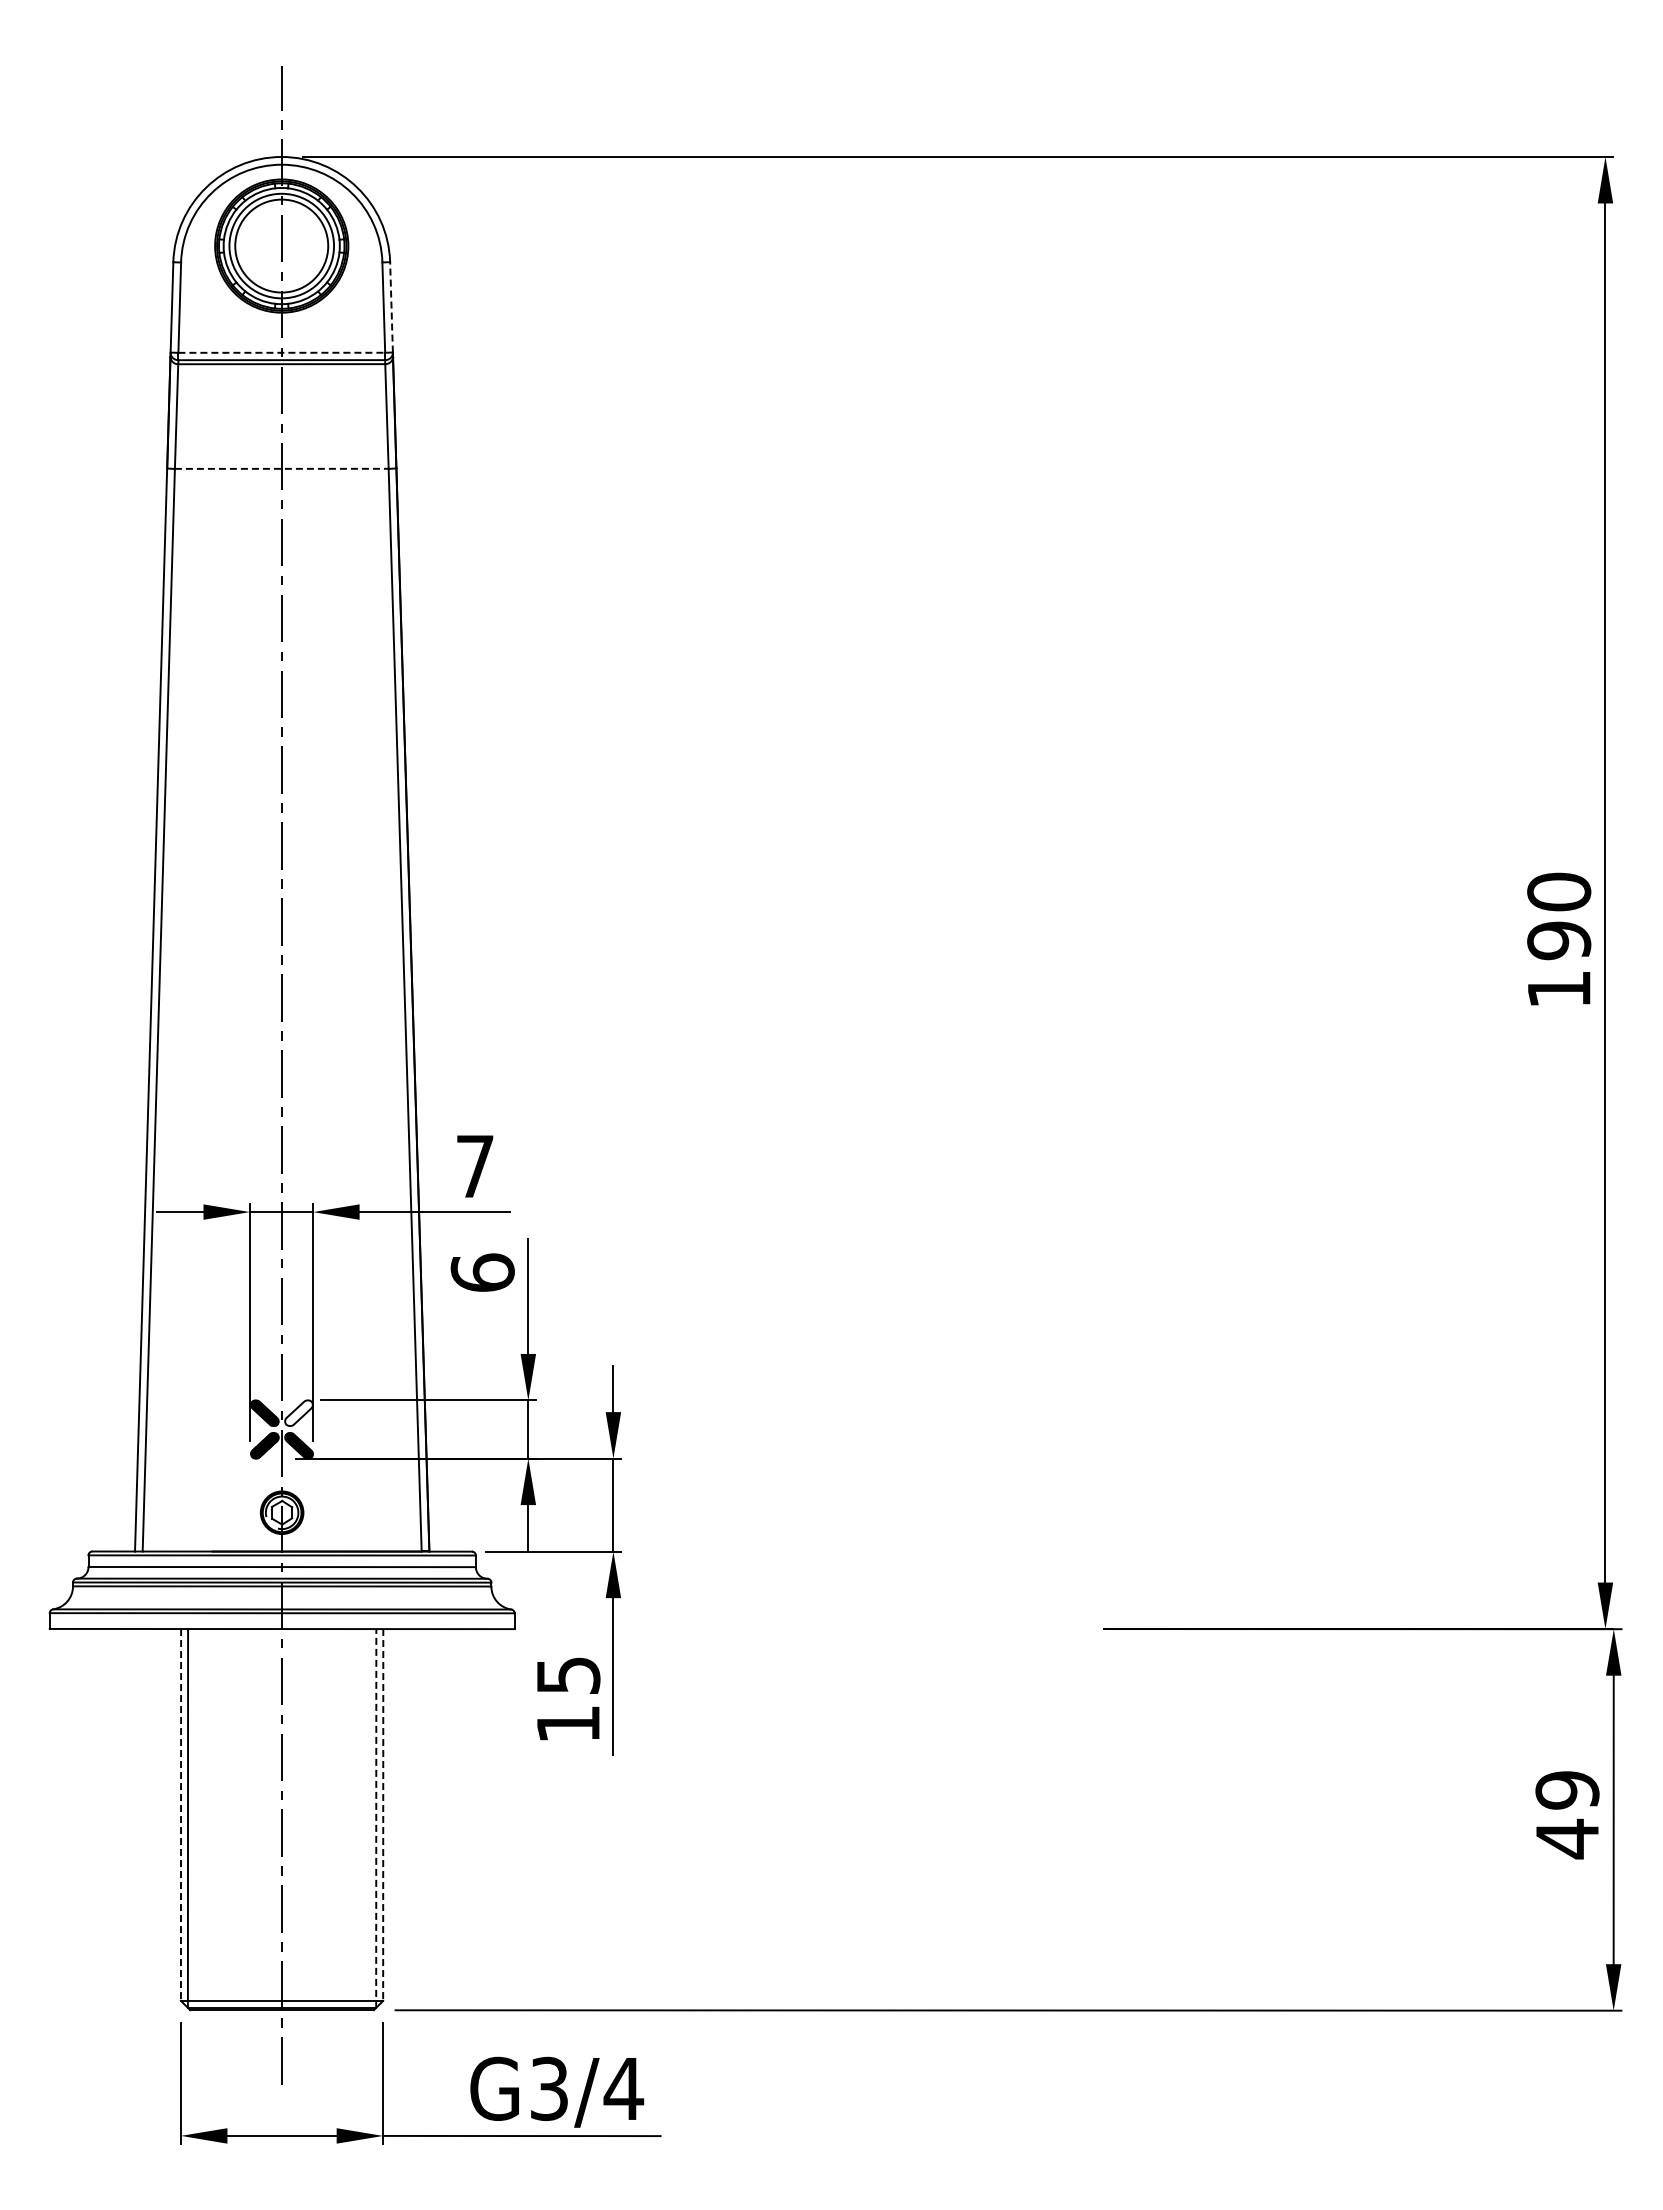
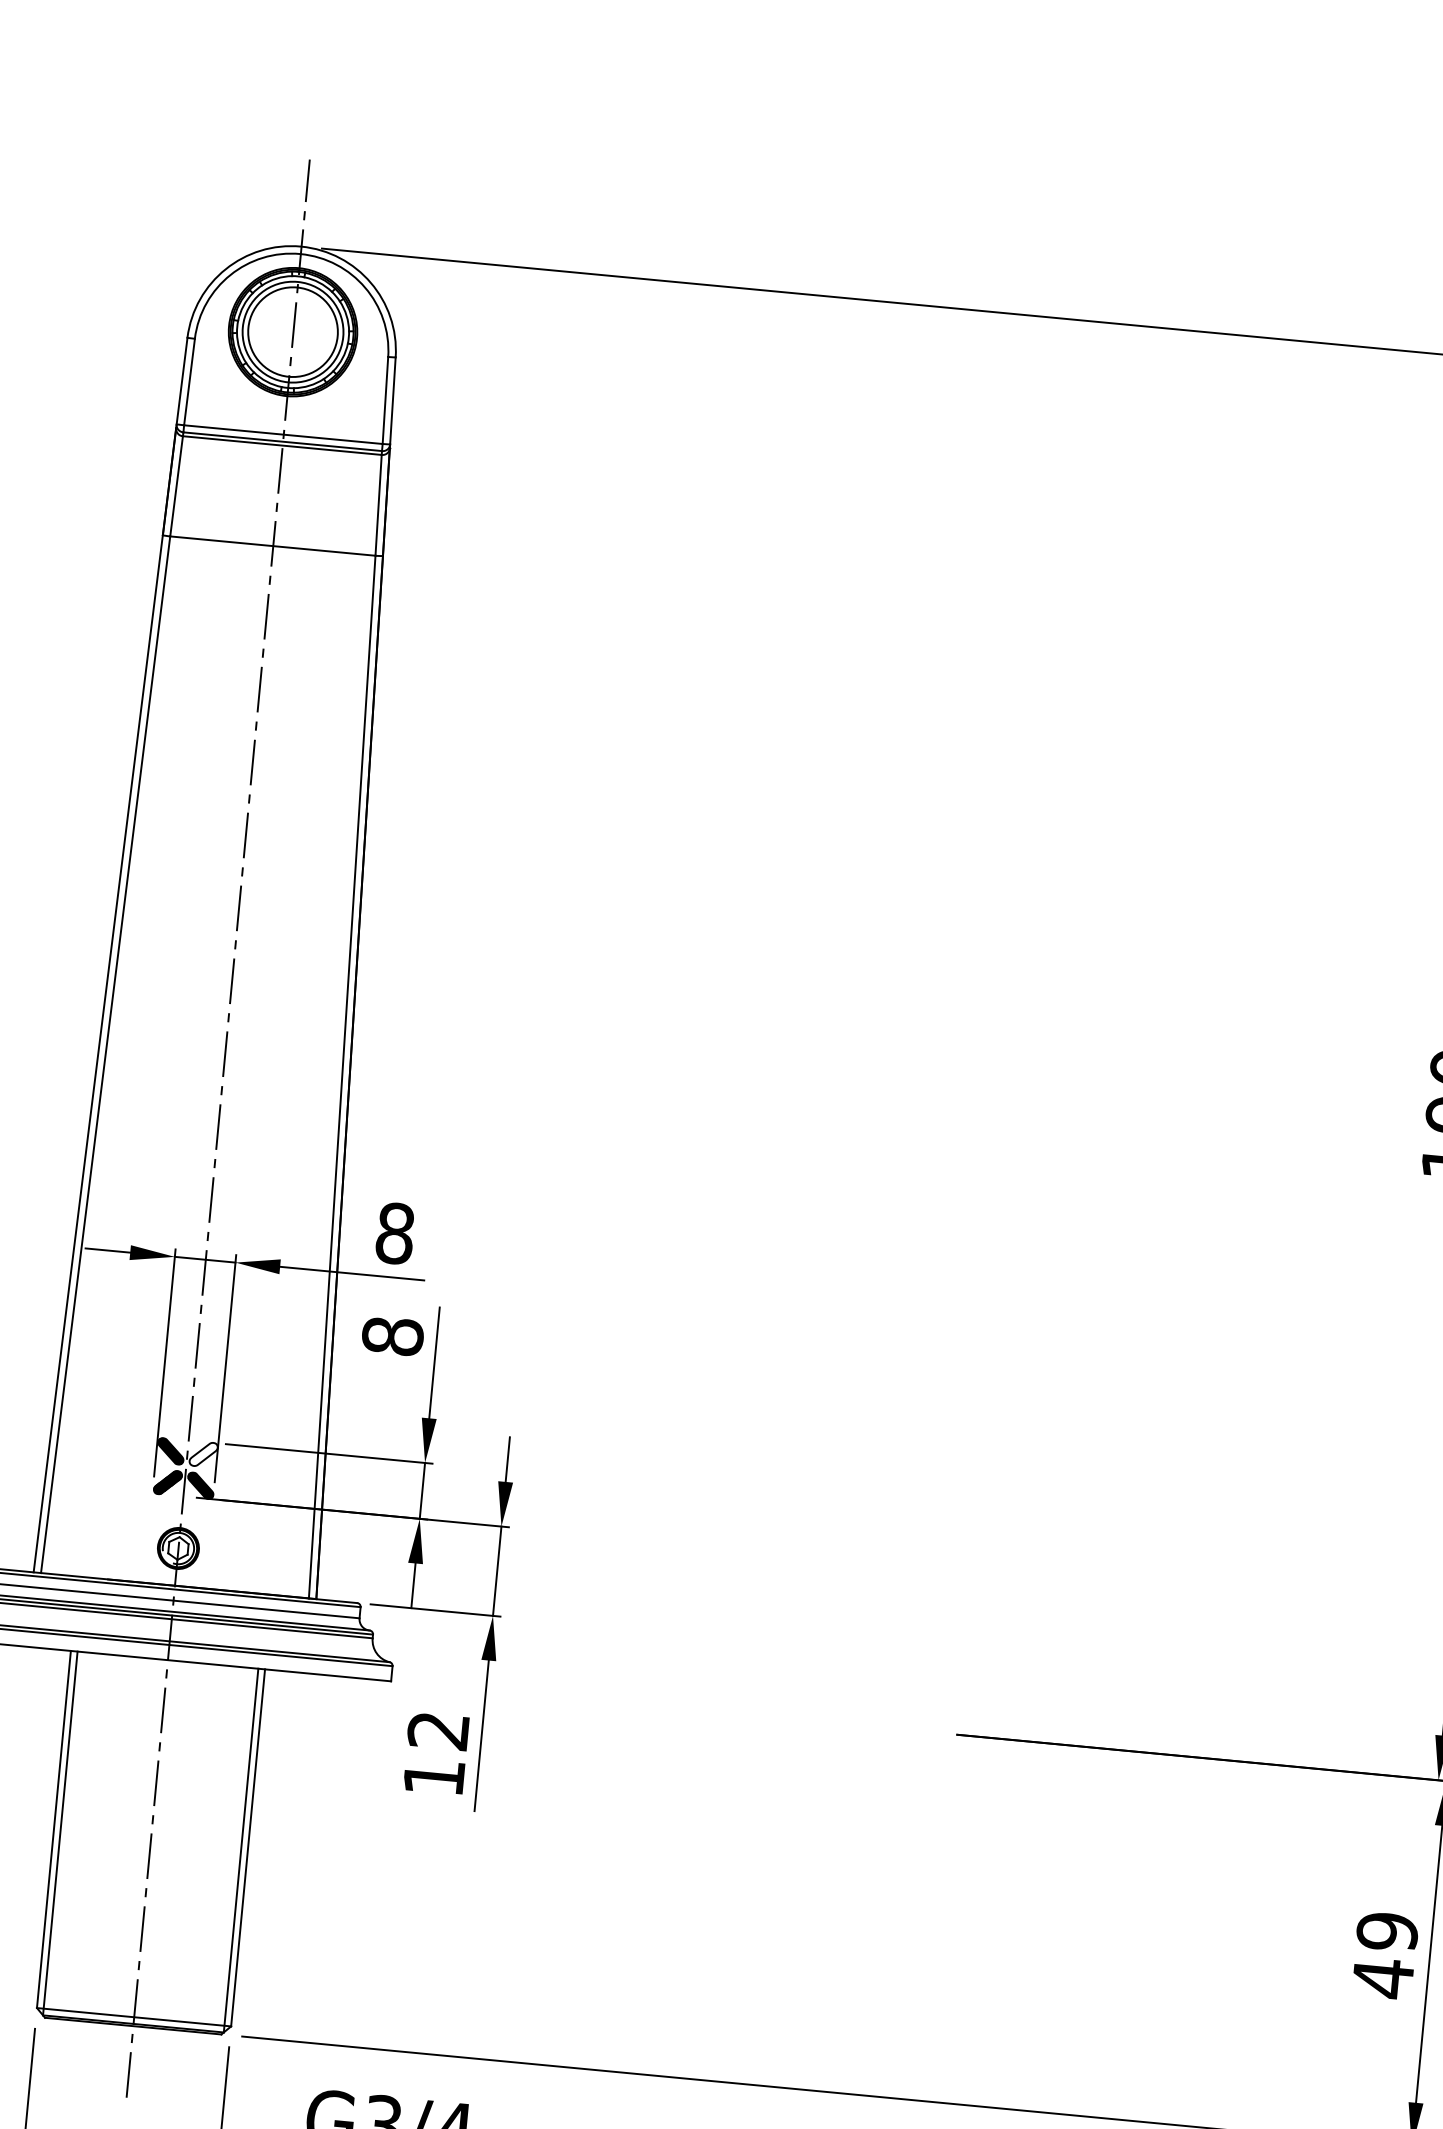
line: (391, 306) -> (392, 400), dashed -> solid
line: (282, 352) -> (284, 434), dashed -> solid
line: (281, 468) -> (272, 545), dashed -> solid
text: (475, 1166) -> (395, 1233), 7 -> 8
text: (482, 1272) -> (392, 1335), 6 -> 8
text: (568, 1675) -> (438, 1730), 15 -> 12
line: (181, 1814) -> (54, 1829), dashed -> solid
line: (383, 1814) -> (248, 1847), dashed -> solid
line: (376, 1817) -> (241, 1849), dashed -> solid

